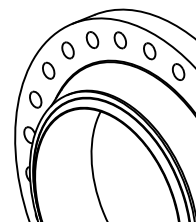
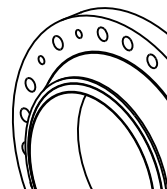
part: (92, 39) -> (78, 33), size x0.6
part: (48, 69) -> (41, 59), size x0.6

